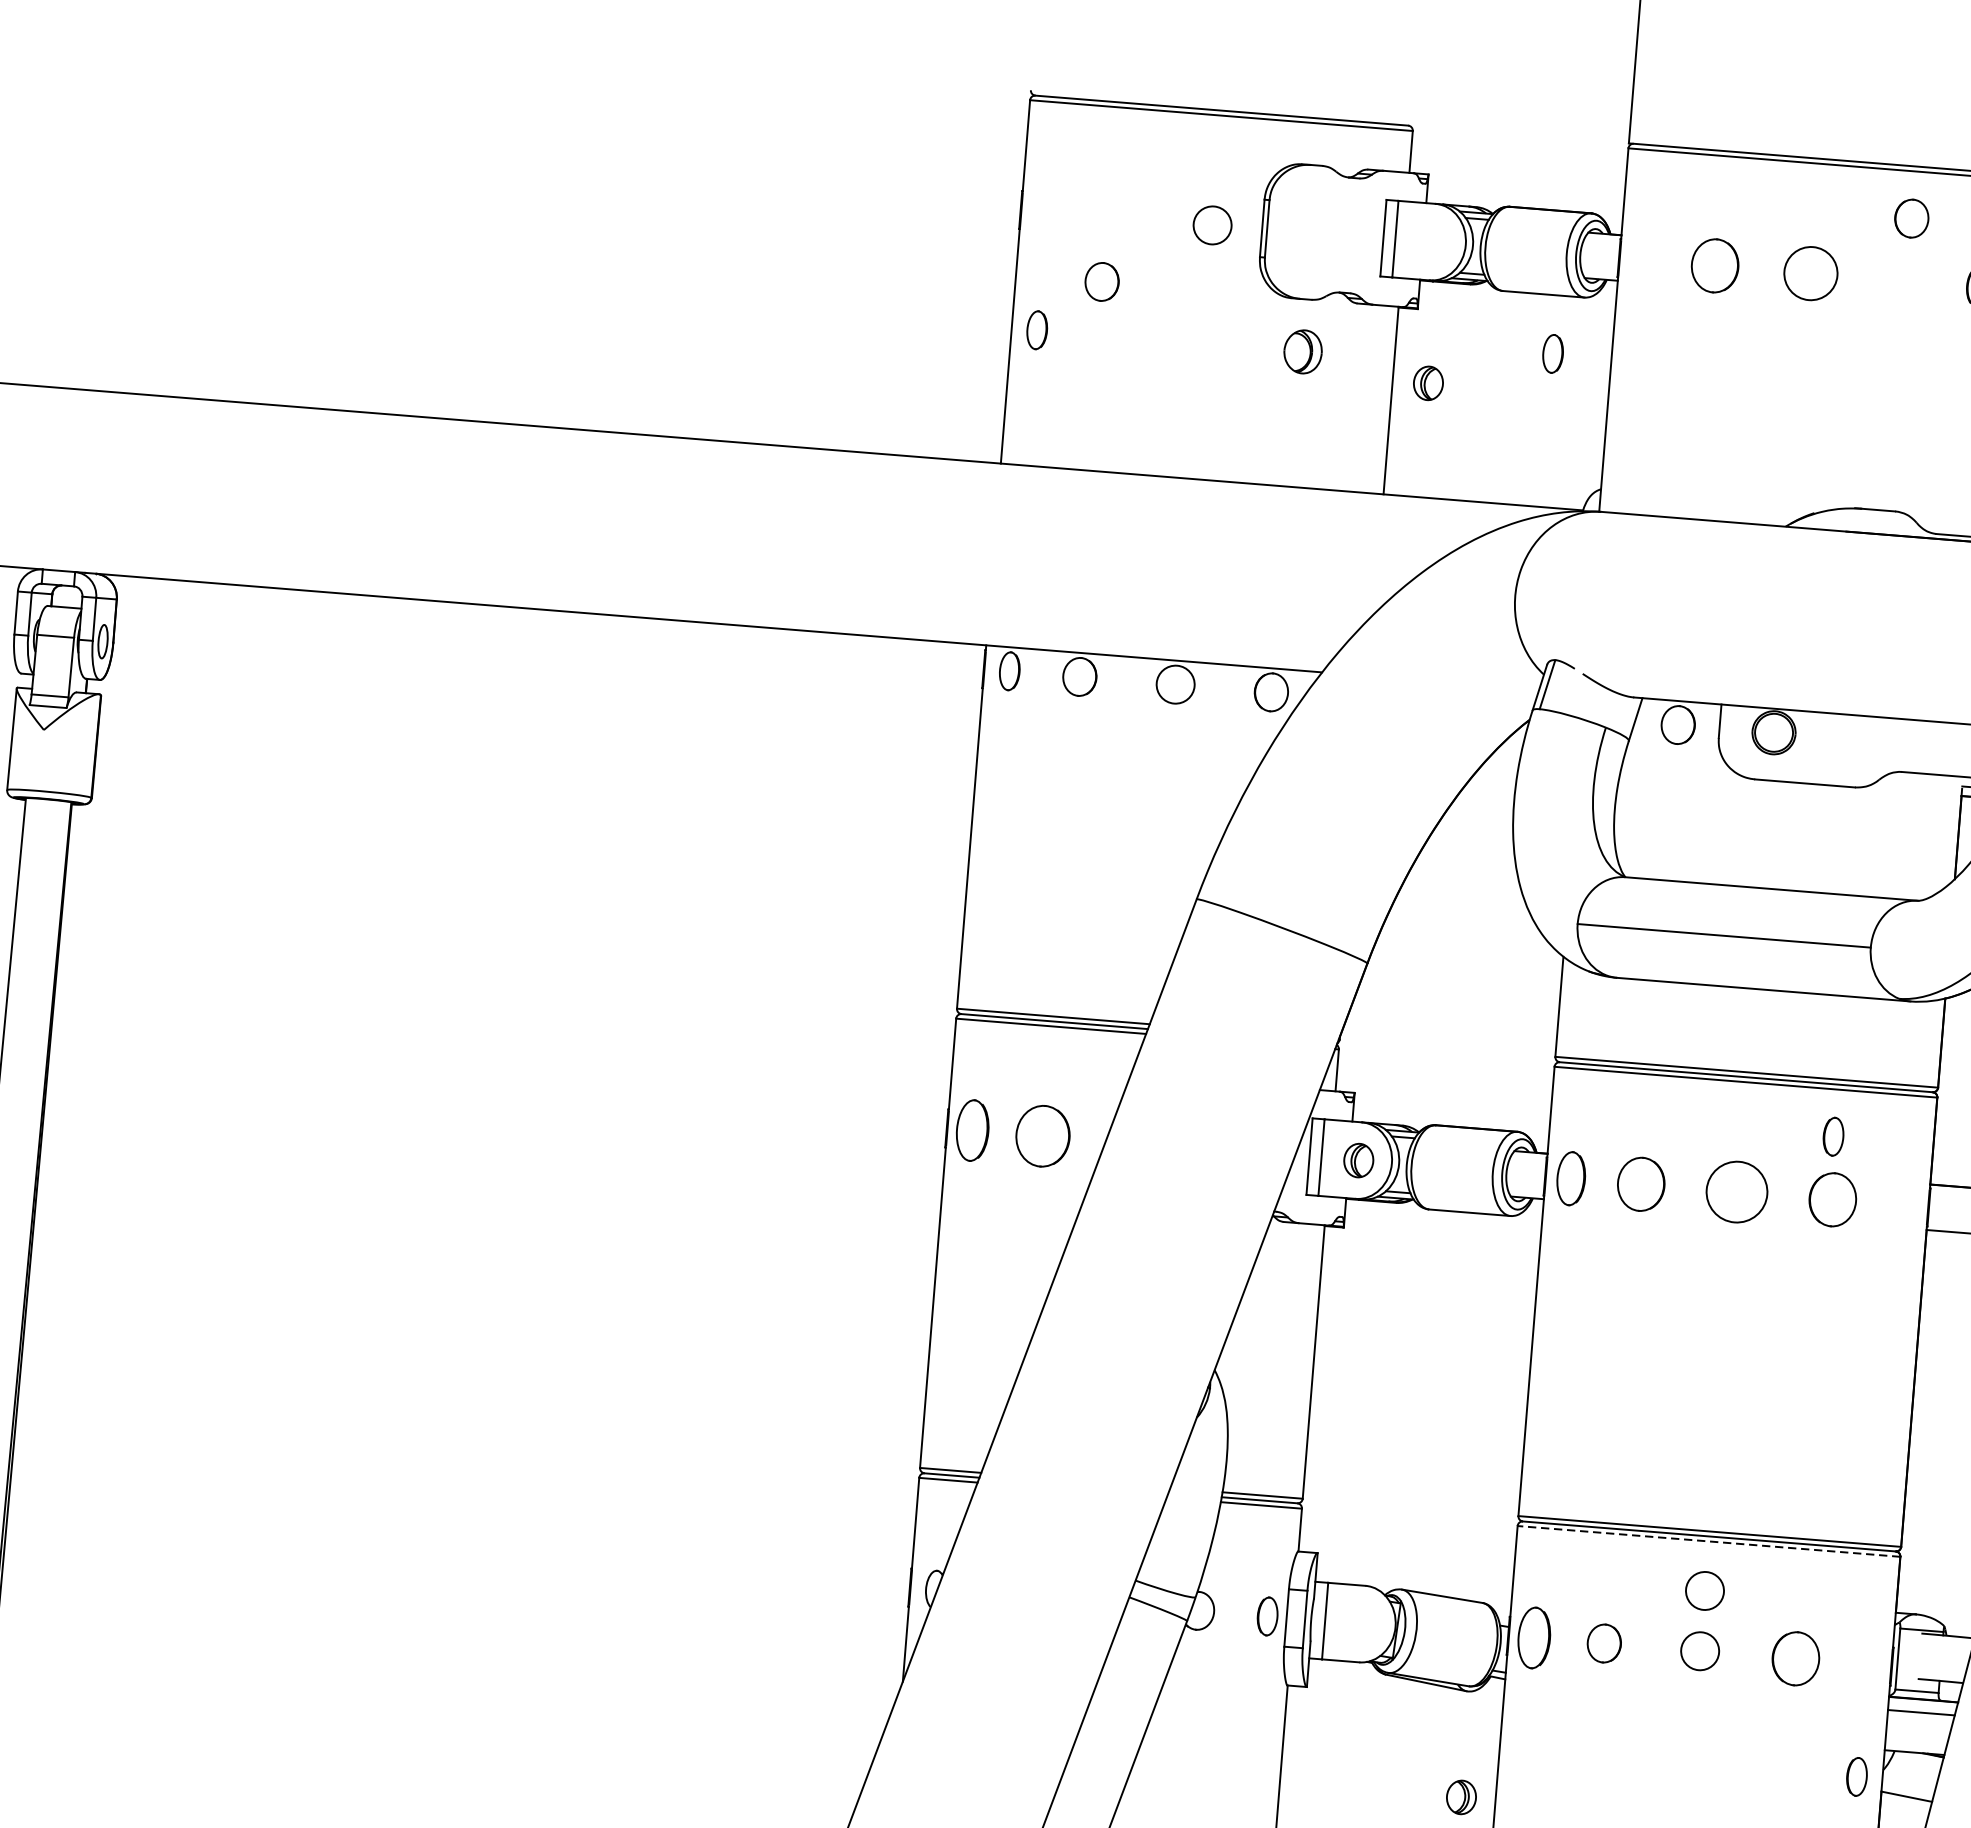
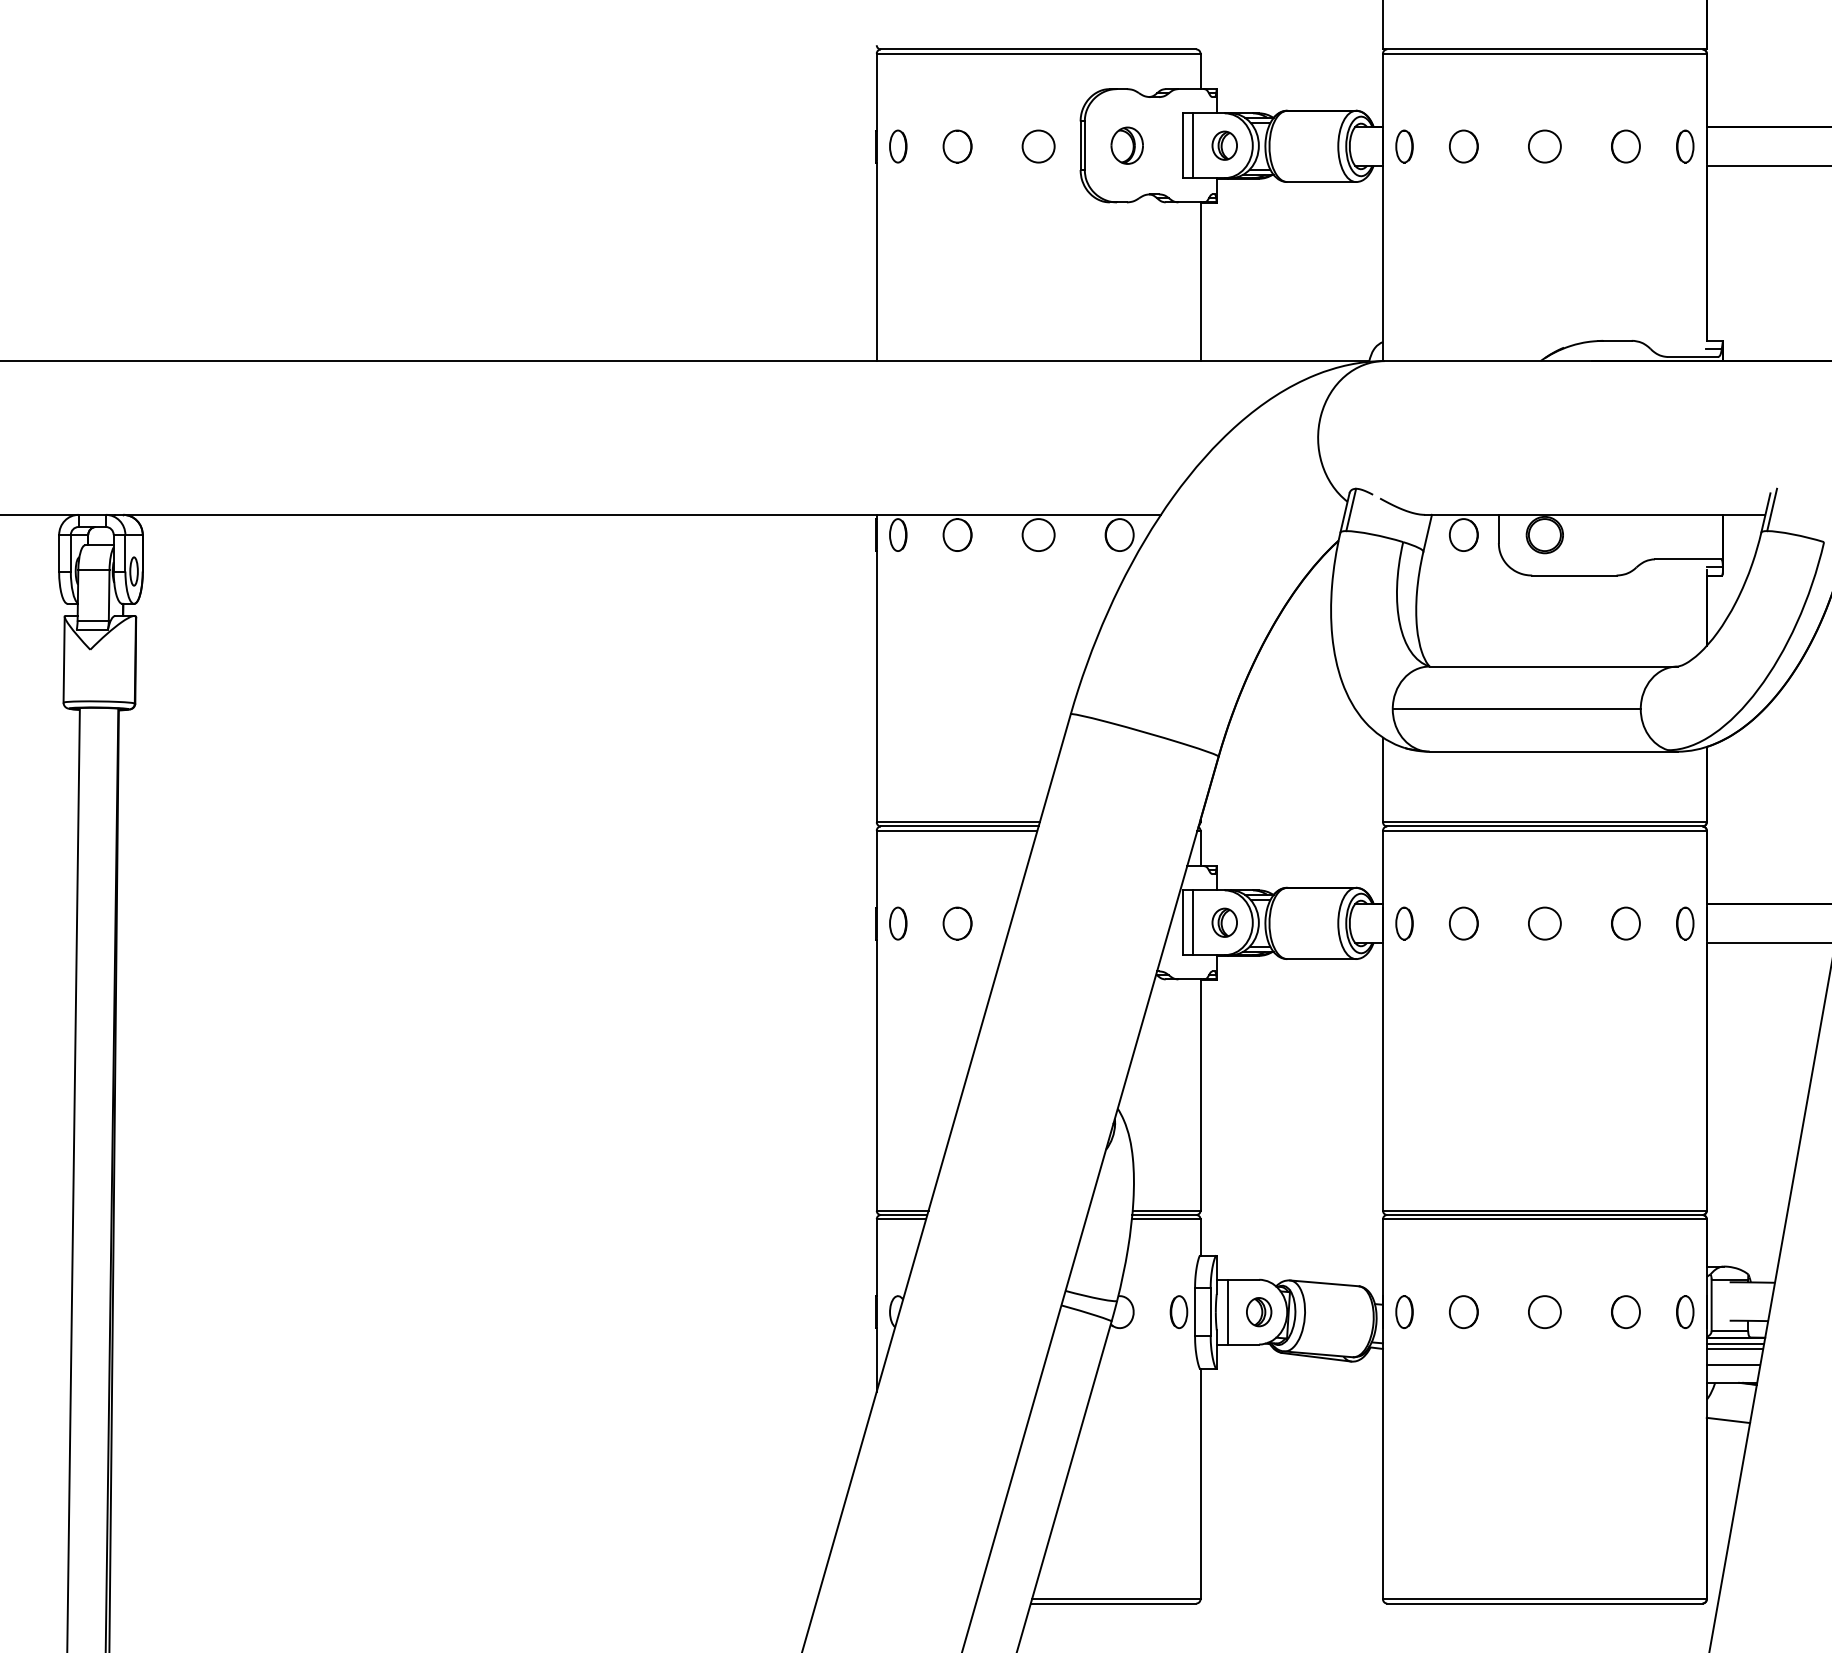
part: (1911, 218) -> (1625, 146), moved
part: (1714, 265) -> (1463, 146), size x0.71
circle: (1810, 273) -> (1544, 146), size x0.71
part: (1102, 281) -> (957, 146), moved
part: (1037, 330) -> (898, 146), moved
part: (1302, 351) -> (1126, 145), moved
part: (1553, 353) -> (1404, 146), moved
part: (1428, 383) -> (1224, 145), moved
part: (973, 1130) -> (898, 923), size x0.62
part: (1042, 1136) -> (957, 923), size x0.62
part: (1833, 1136) -> (1685, 923), moved
part: (1571, 1178) -> (1404, 923), size x0.71
part: (1640, 1184) -> (1463, 923), size x0.71
circle: (1736, 1191) -> (1544, 923), size x0.62
part: (1832, 1199) -> (1625, 923), size x0.71
line: (1708, 1541) -> (1544, 1219), dashed -> solid
circle: (1704, 1591) -> (1544, 1261), removed
part: (1534, 1637) -> (1404, 1311), size x0.62
part: (1795, 1659) -> (1625, 1312), size x0.71
line: (1922, 1706) -> (1735, 1343), added
line: (1918, 1732) -> (1733, 1365), added
part: (1857, 1777) -> (1685, 1312), moved
part: (1461, 1797) -> (1259, 1312), moved

